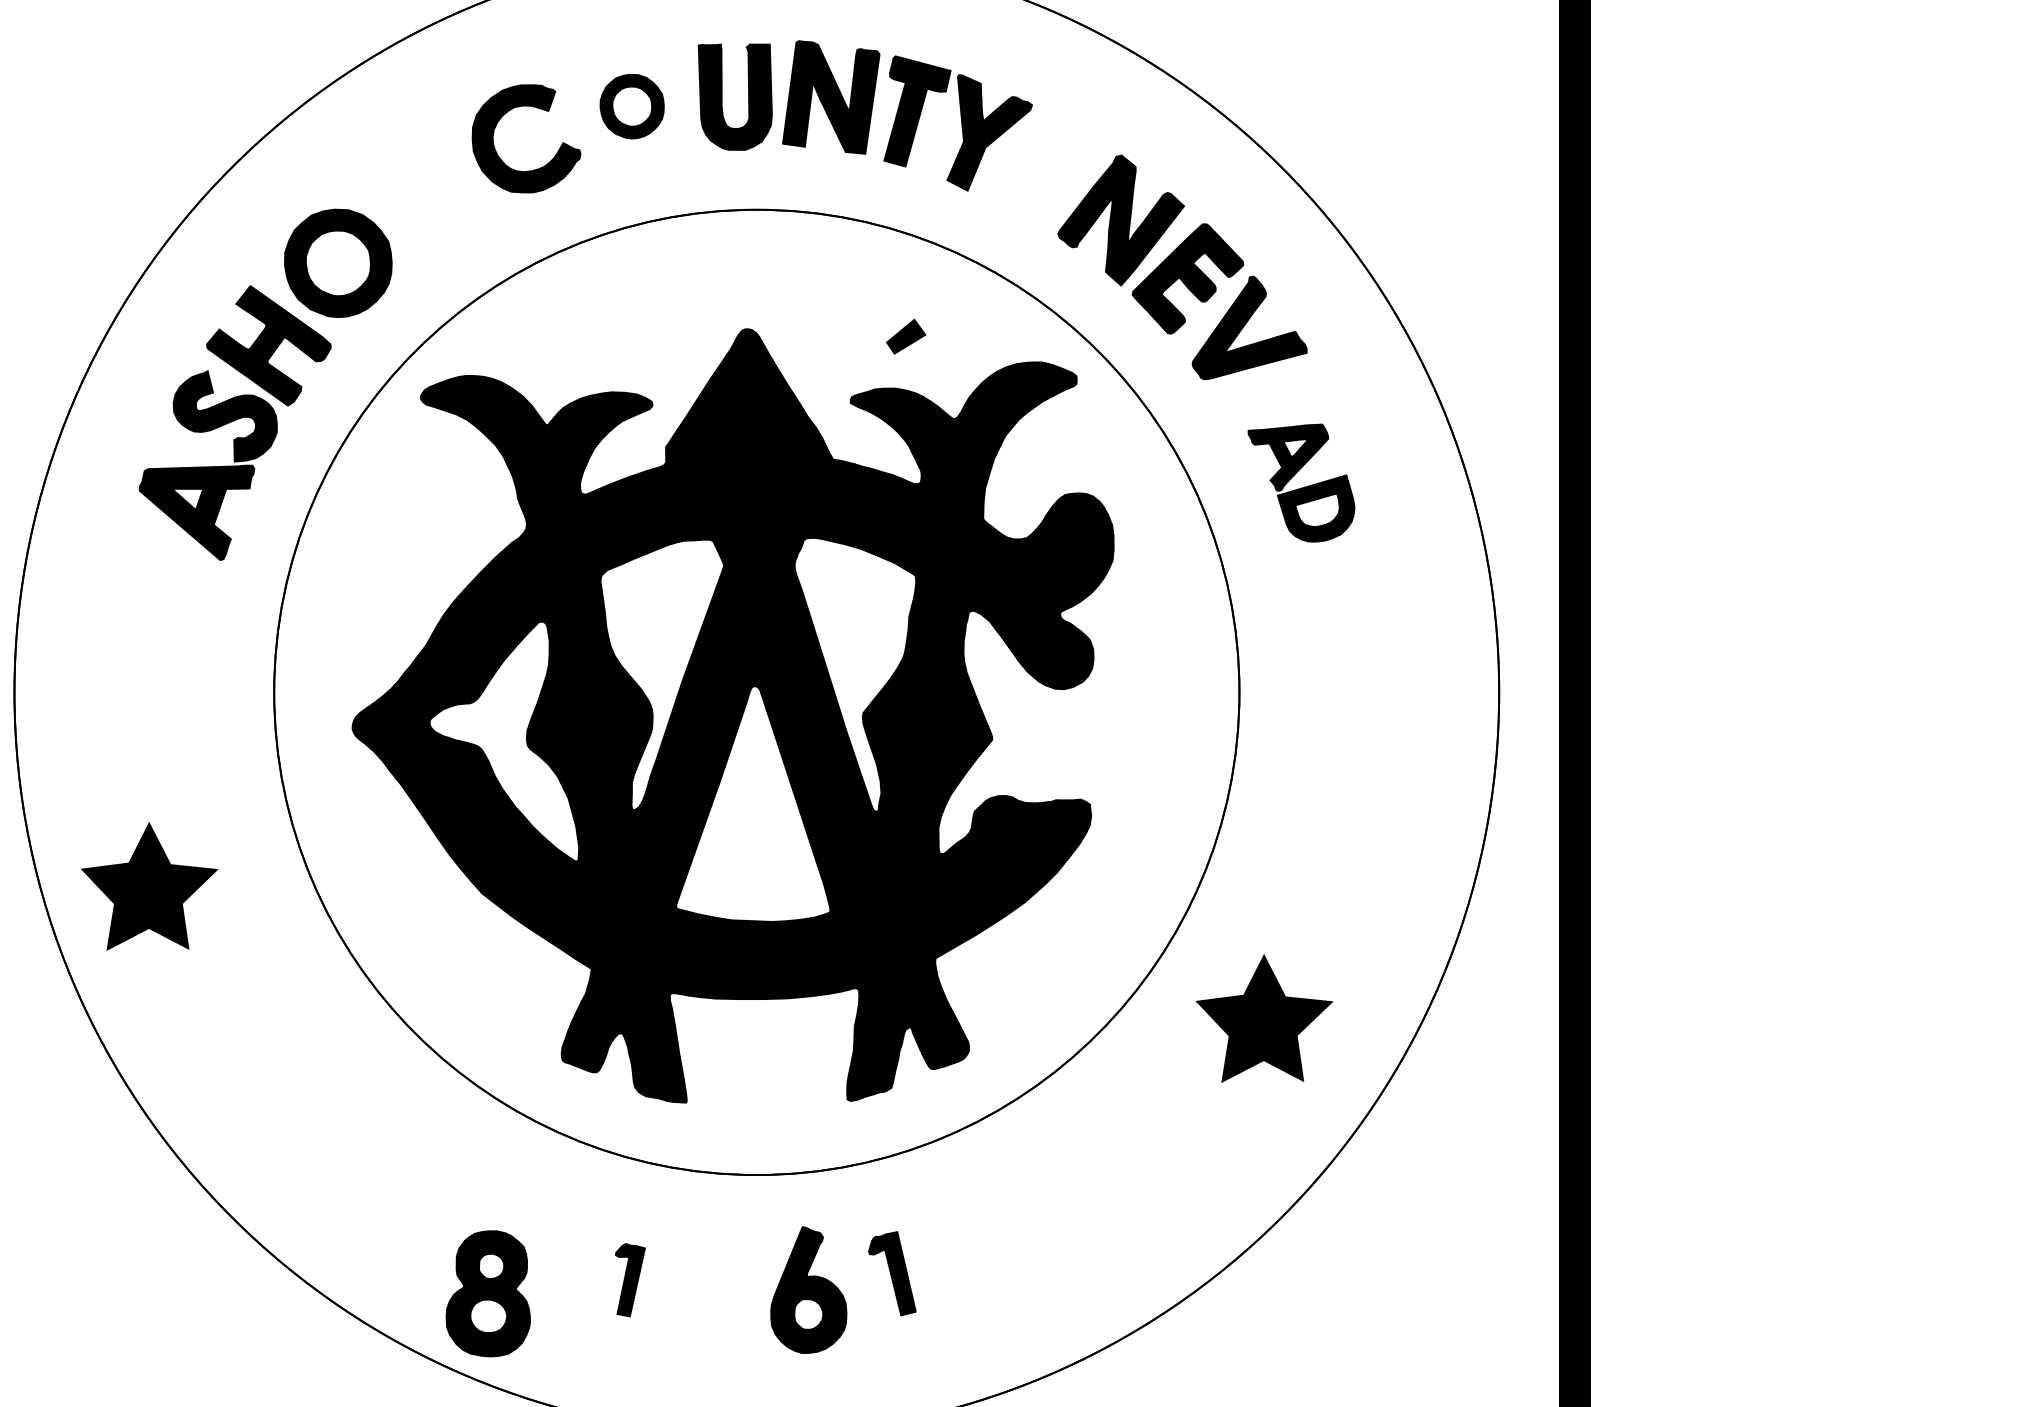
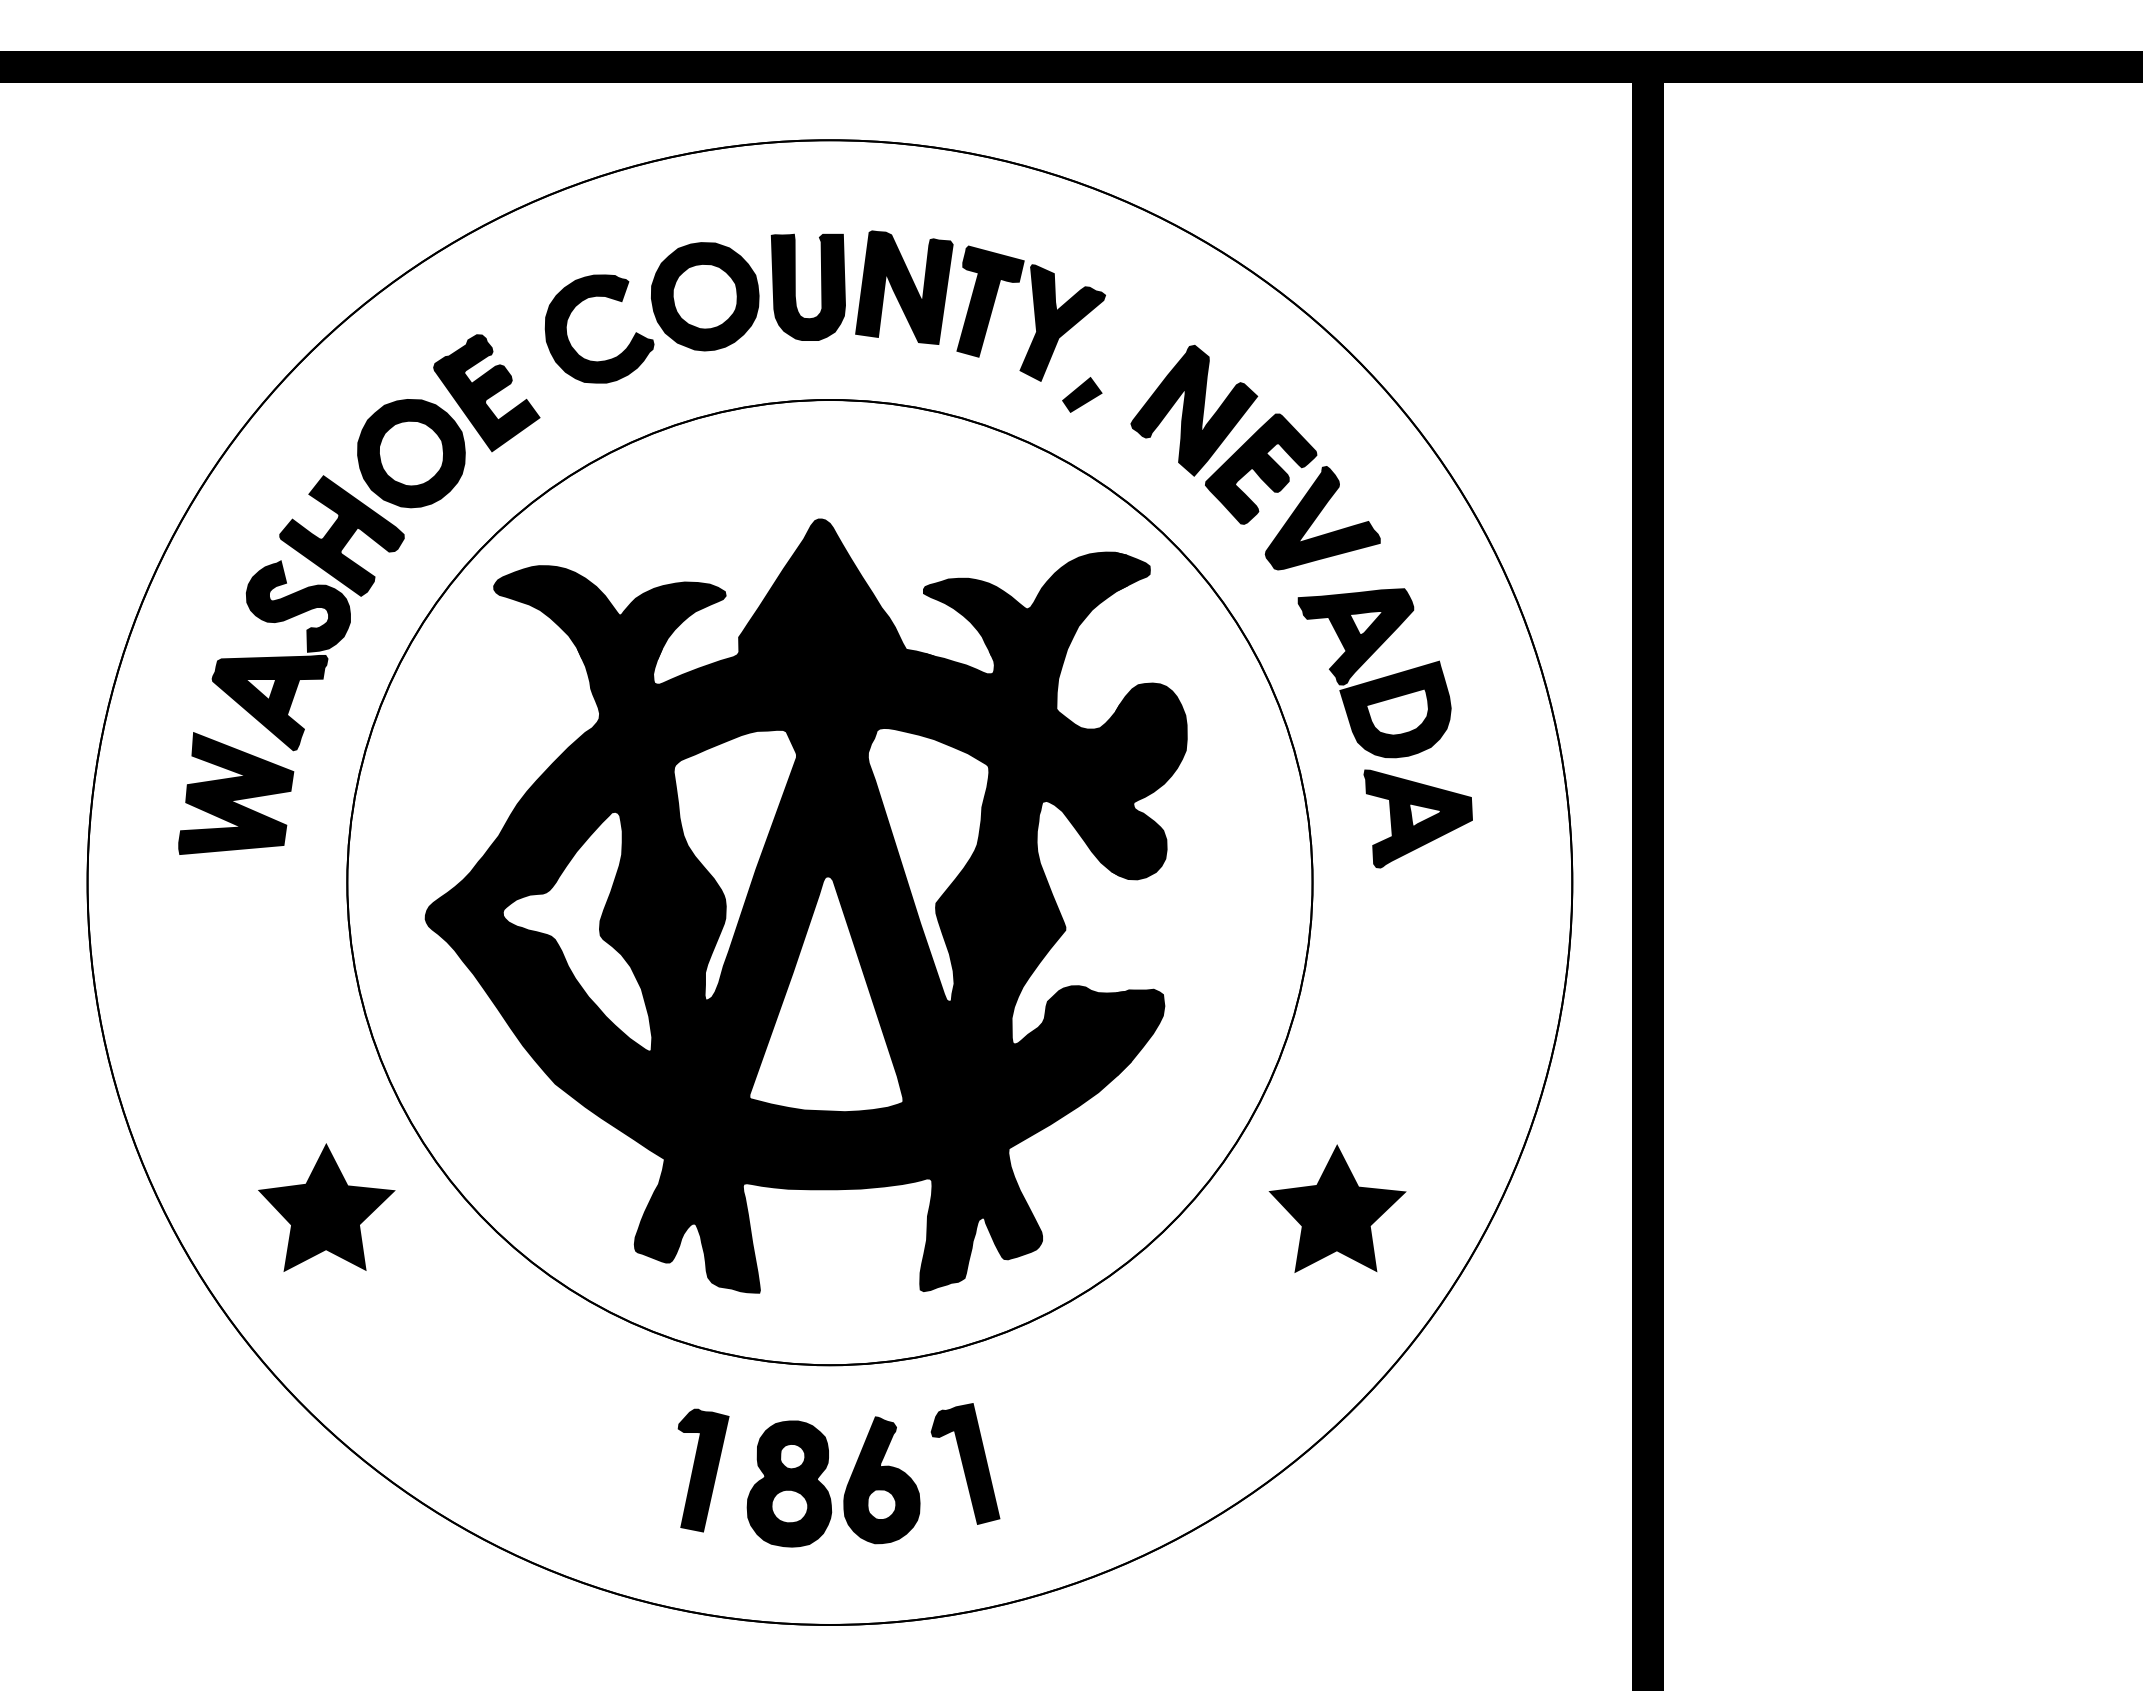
part: (632, 106) -> (705, 296), size x1.67
part: (413, 203) -> (486, 393), added
part: (906, 336) -> (1082, 394), moved
part: (1301, 483) -> (1374, 673), size x1.43
part: (163, 603) -> (236, 793), added
part: (1344, 628) -> (1417, 818), added
part: (149, 886) -> (326, 1207), moved
part: (892, 1273) -> (965, 1463), size x1.43
part: (630, 1280) -> (703, 1470), size x1.67
part: (488, 1293) -> (789, 1483), moved

